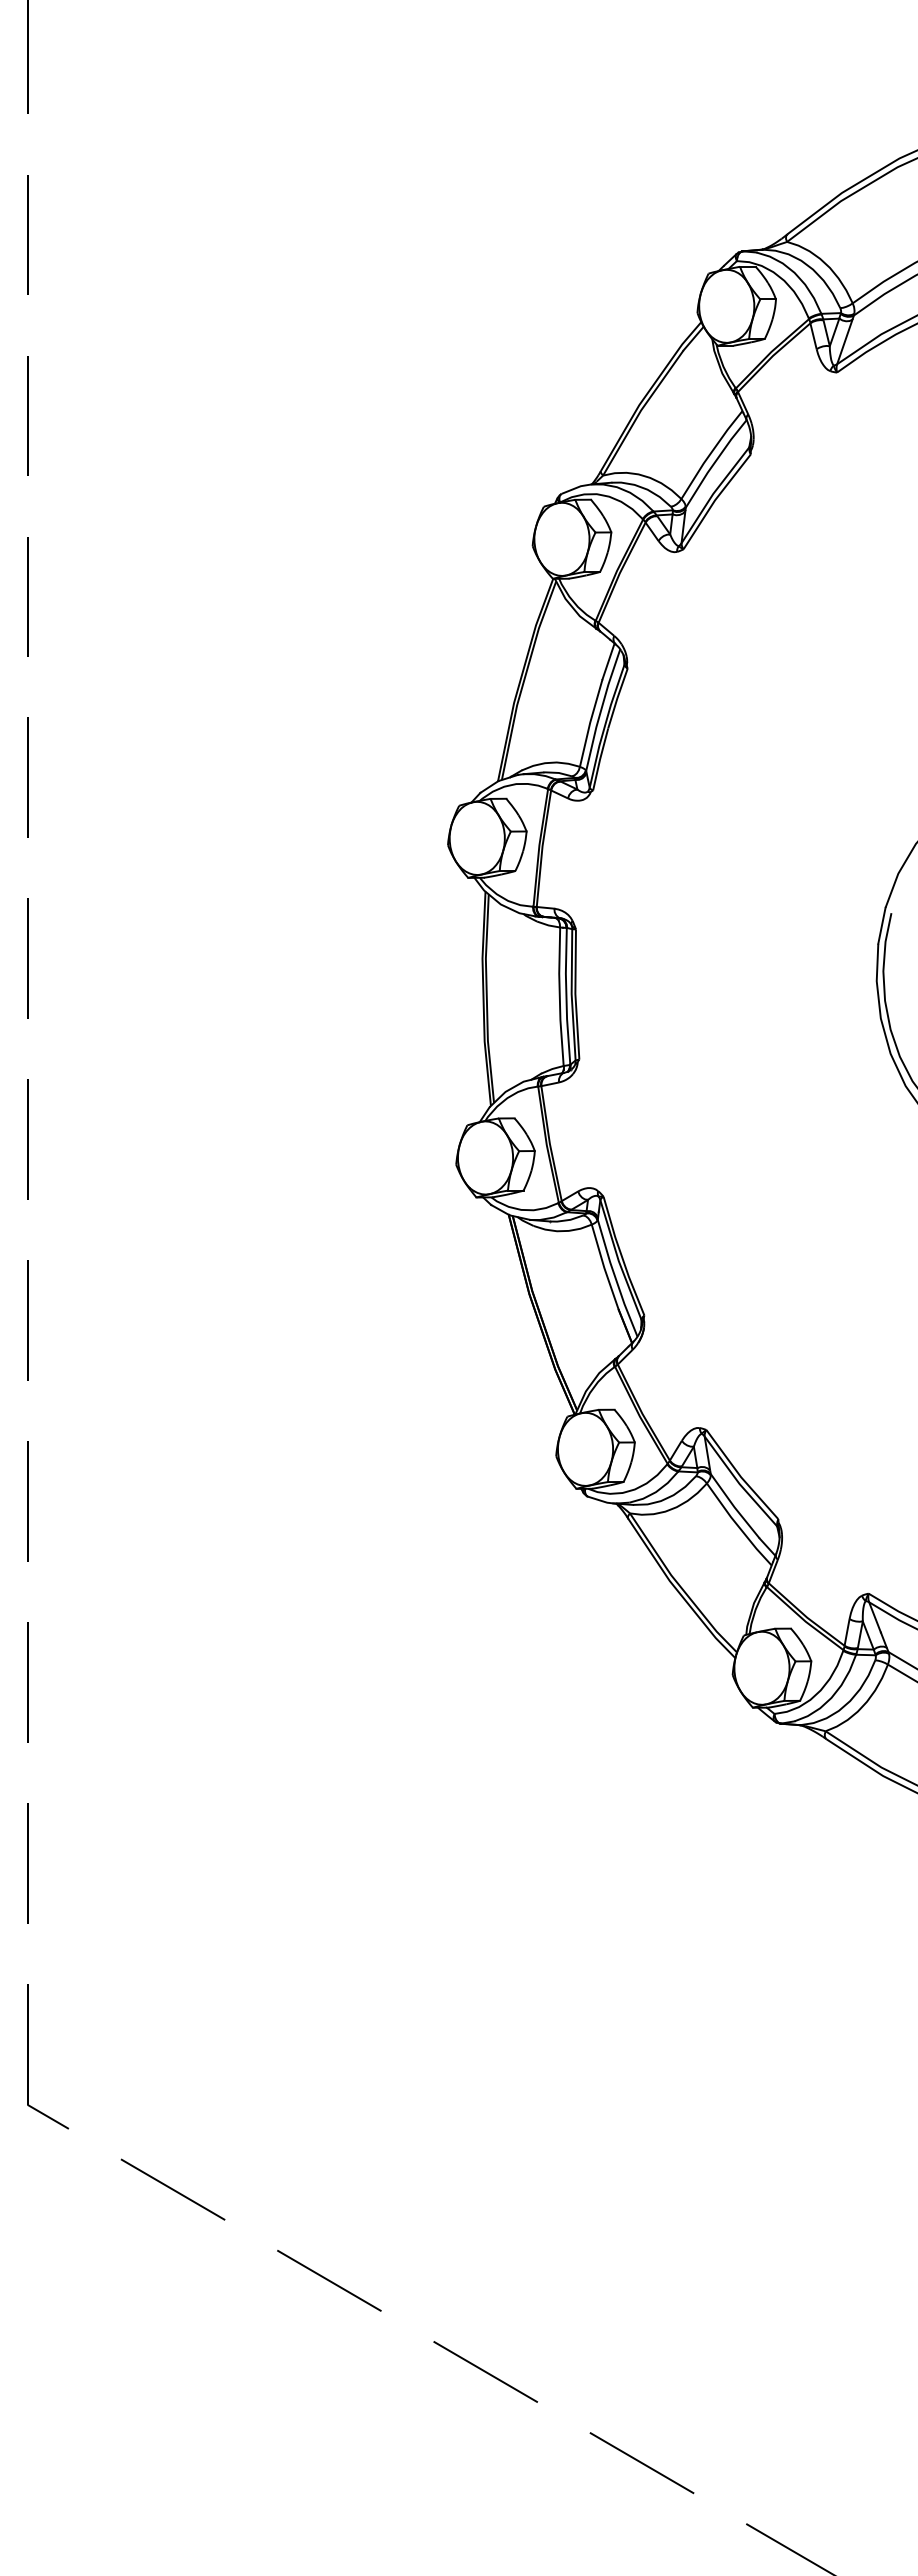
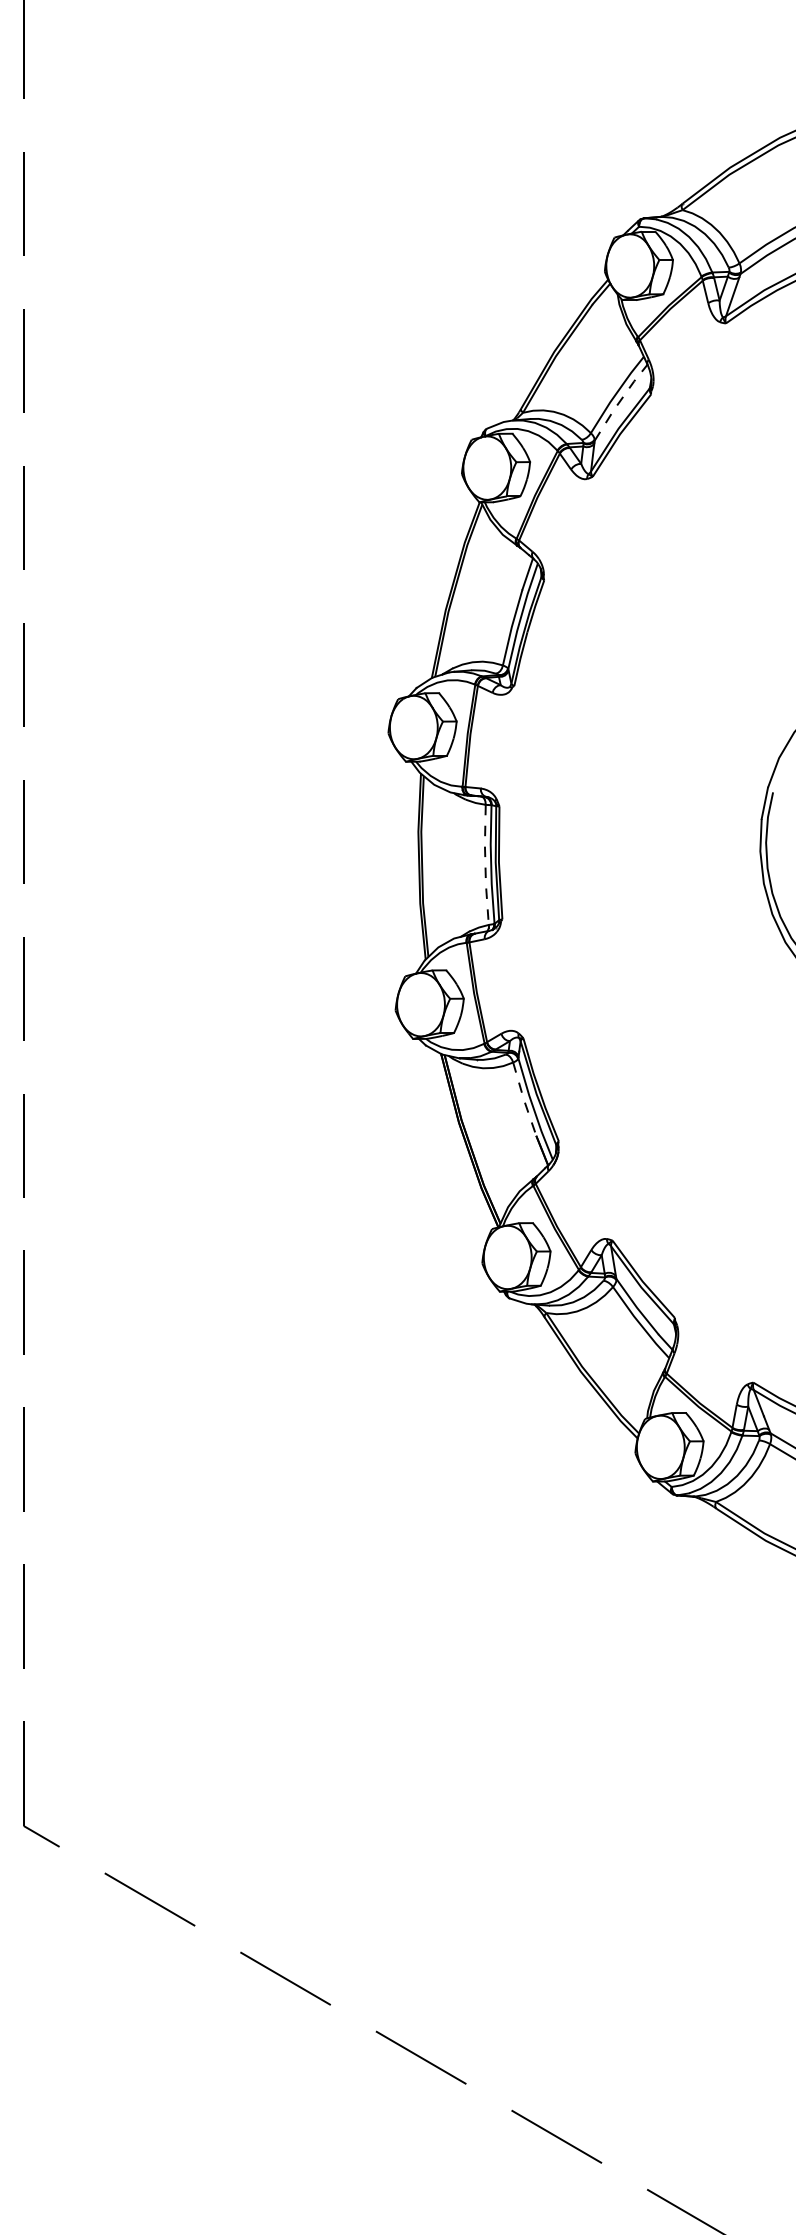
line: (714, 462) -> (619, 401), solid -> dashed
line: (559, 997) -> (485, 865), solid -> dashed
line: (604, 1267) -> (524, 1099), solid -> dashed

